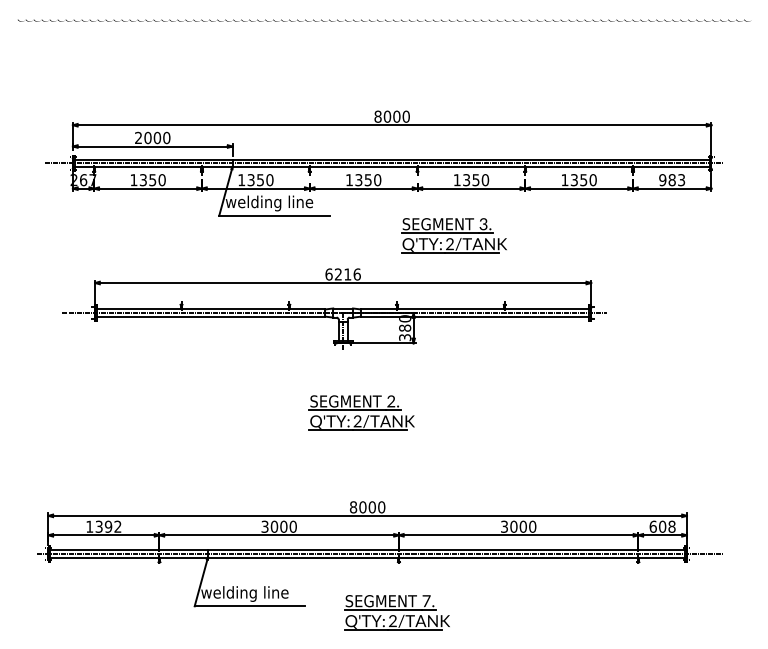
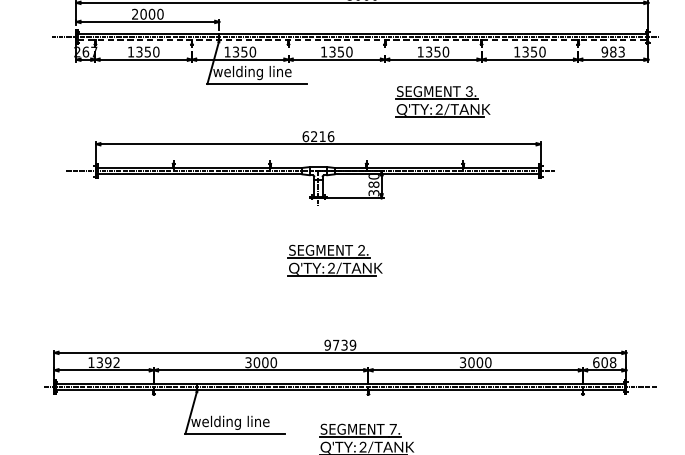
line: (392, 167) -> (362, 40), solid -> dashed
part: (453, 235) -> (442, 101), moved
text: (367, 507) -> (340, 345), 8000 -> 9739

